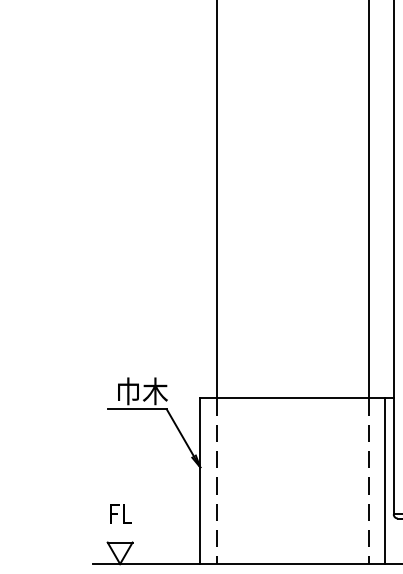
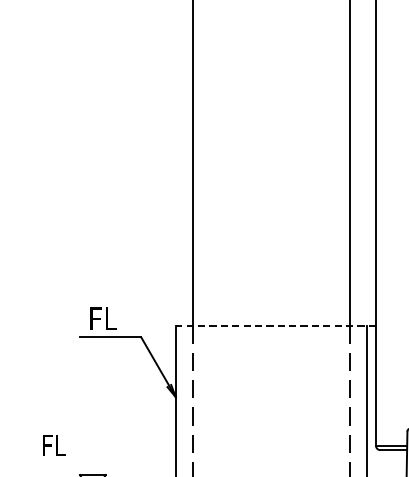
text: (142, 391) -> (115, 318), 巾木 -> FL
line: (297, 398) -> (276, 325), solid -> dashed
text: (120, 513) -> (53, 444), moved

